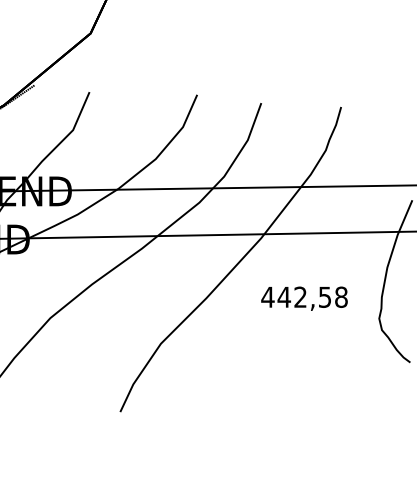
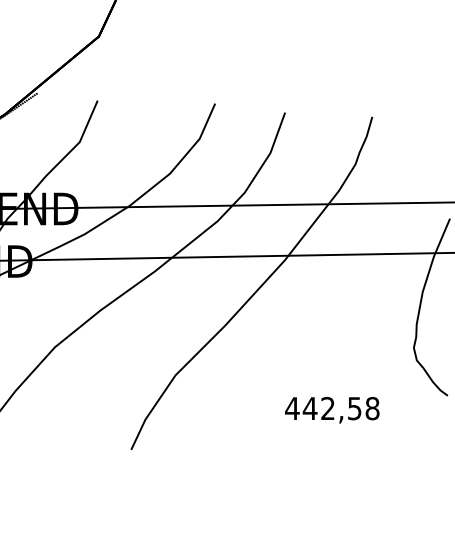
text: (304, 298) -> (332, 409), moved

